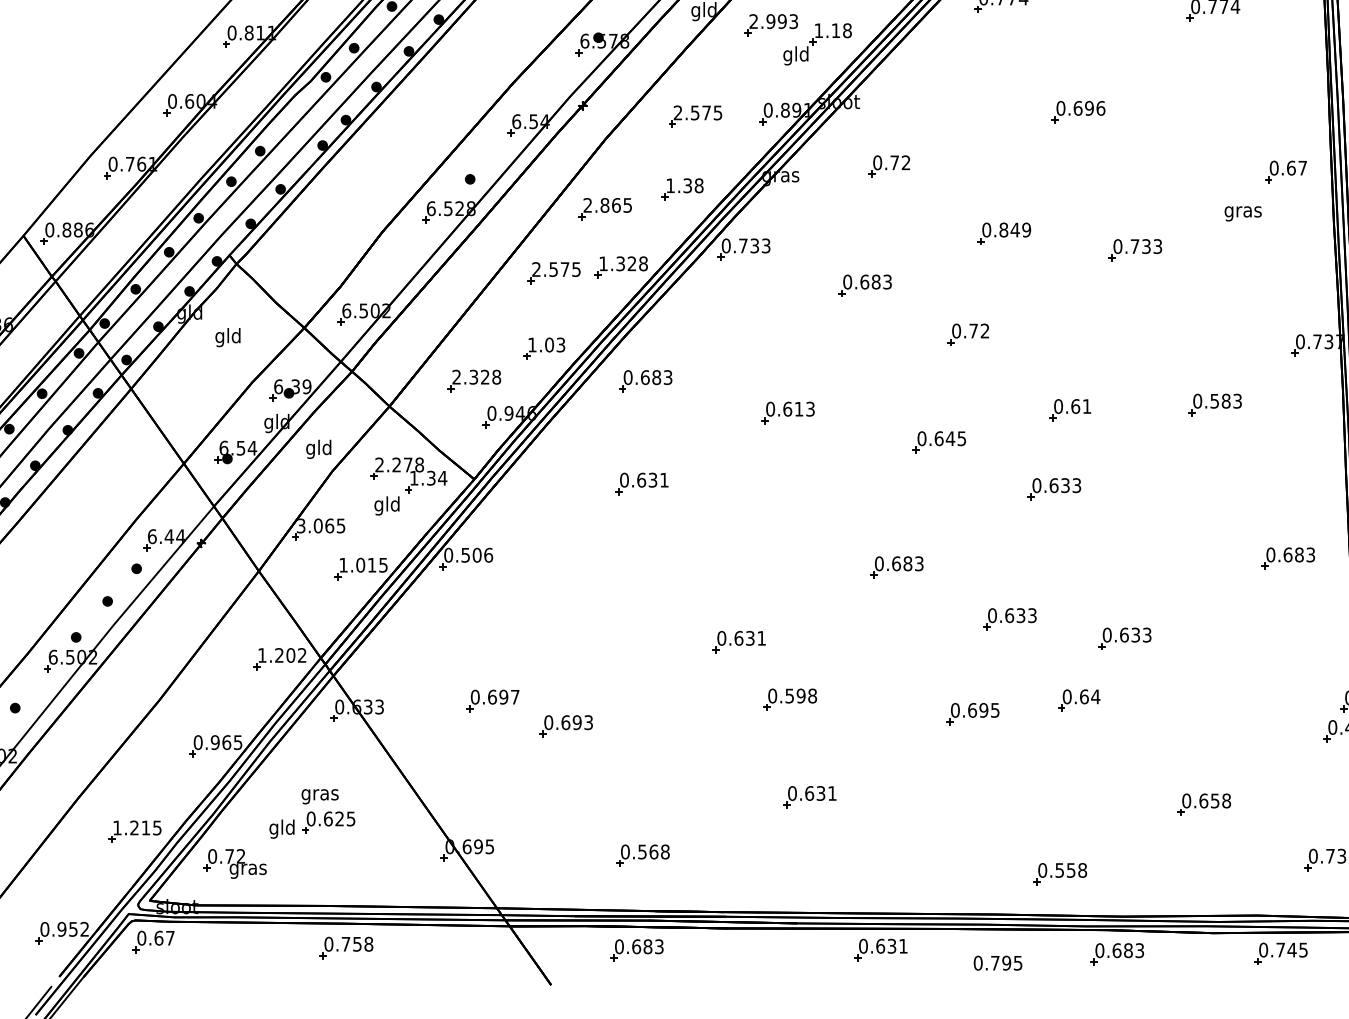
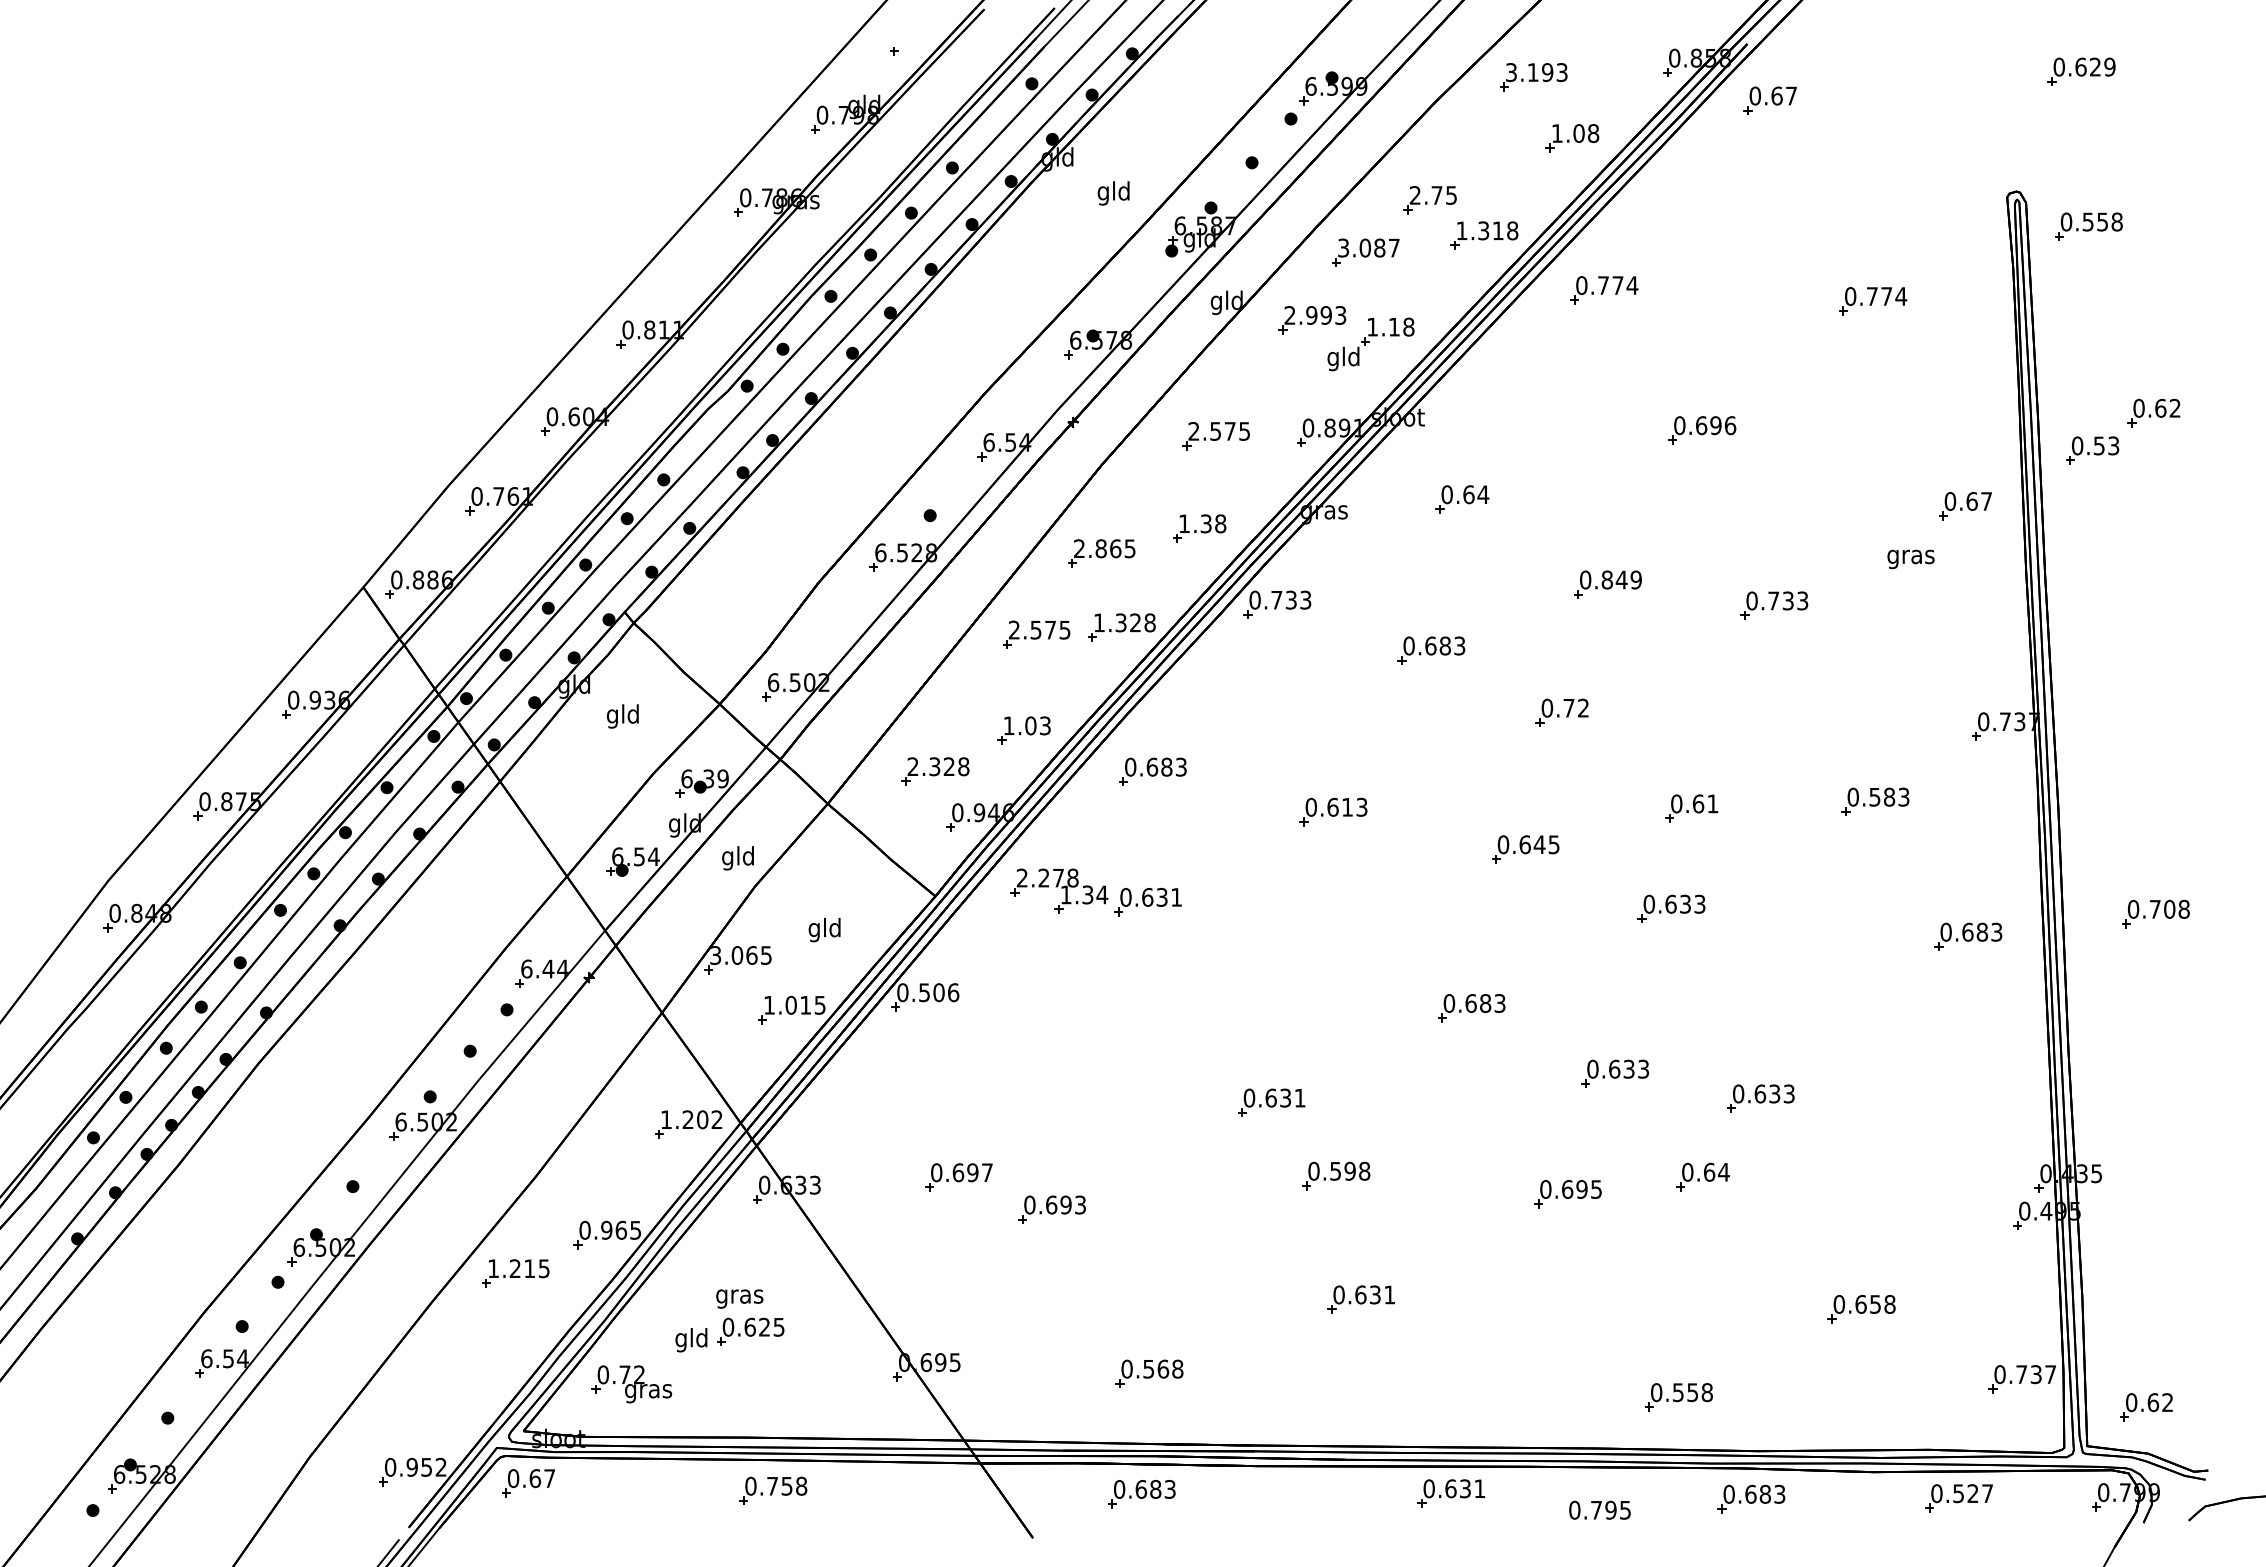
text: (900, 162) -> (1476, 494), 0.72 -> 0.64
part: (408, 474) -> (1059, 890), moved
part: (1288, 558) -> (1968, 936), moved
part: (134, 831) -> (515, 1273), moved
text: (1291, 949) -> (1972, 1493), 0.745 -> 0.527

